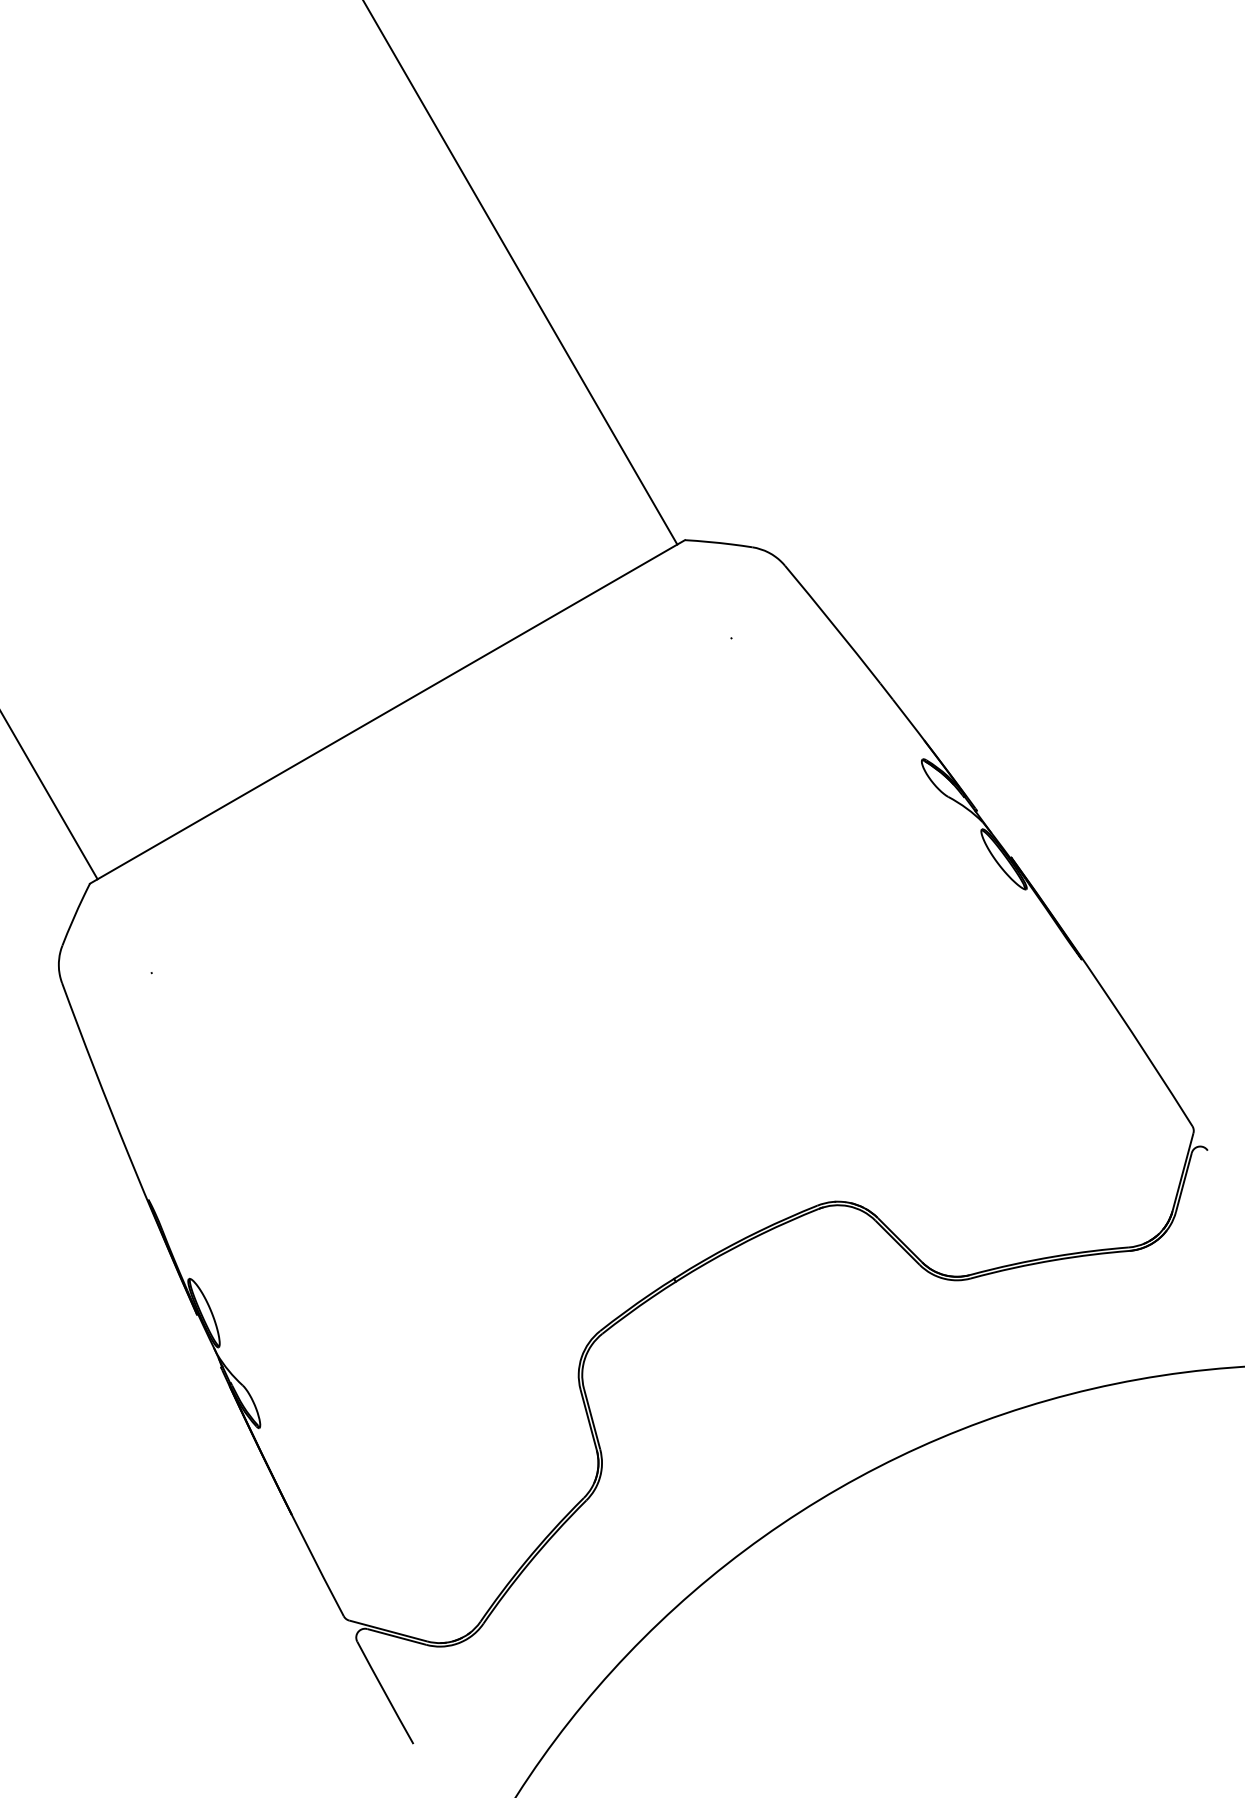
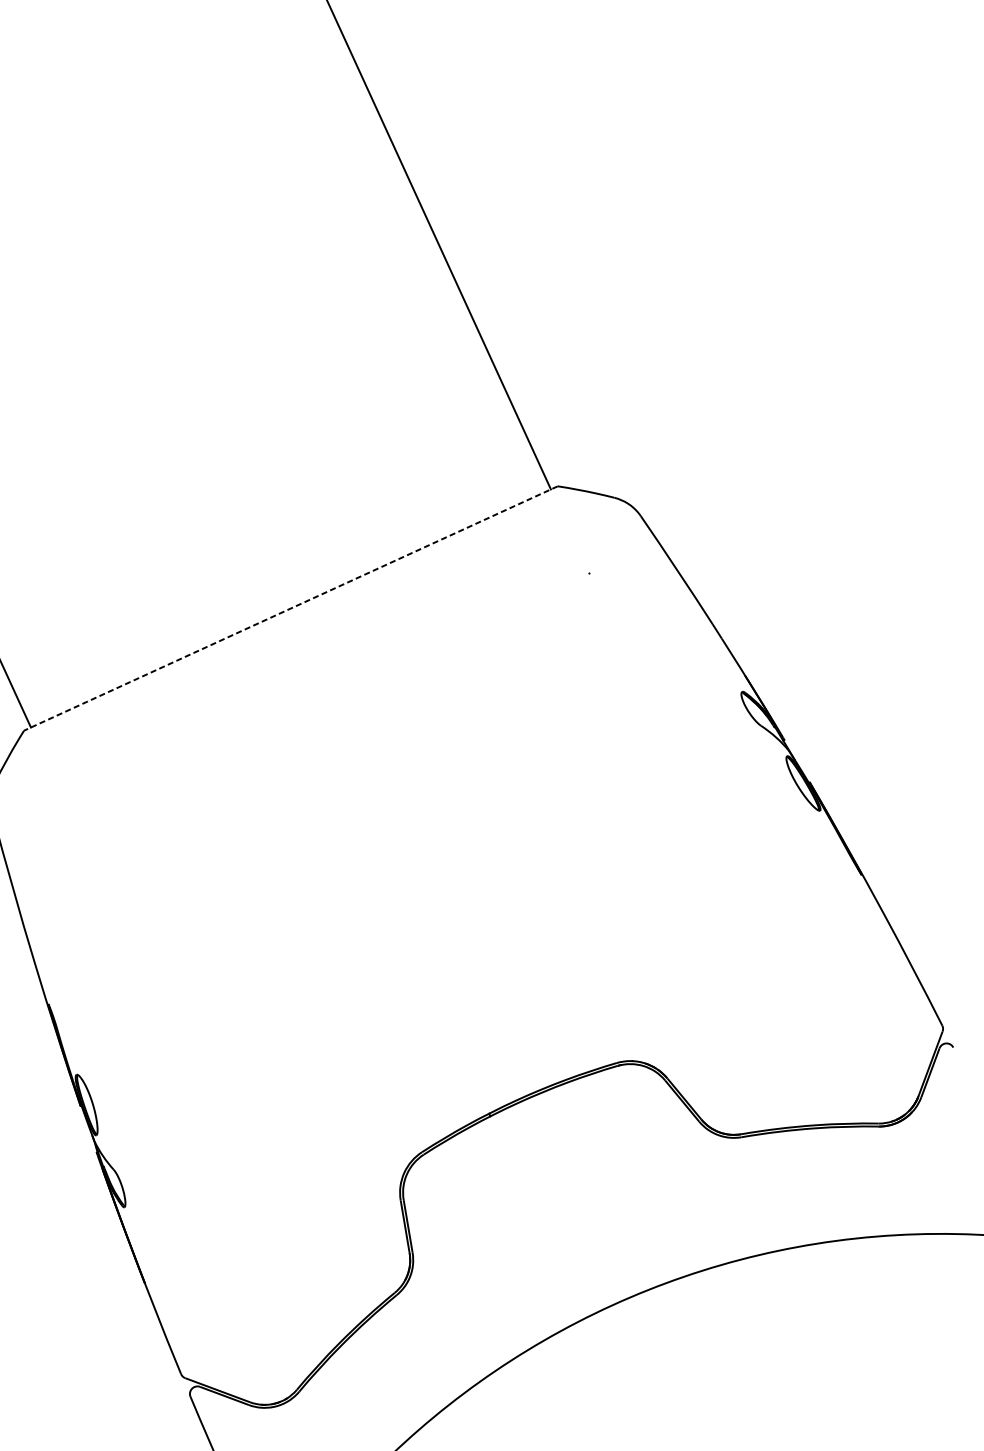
line: (387, 711) -> (291, 608), solid -> dashed

